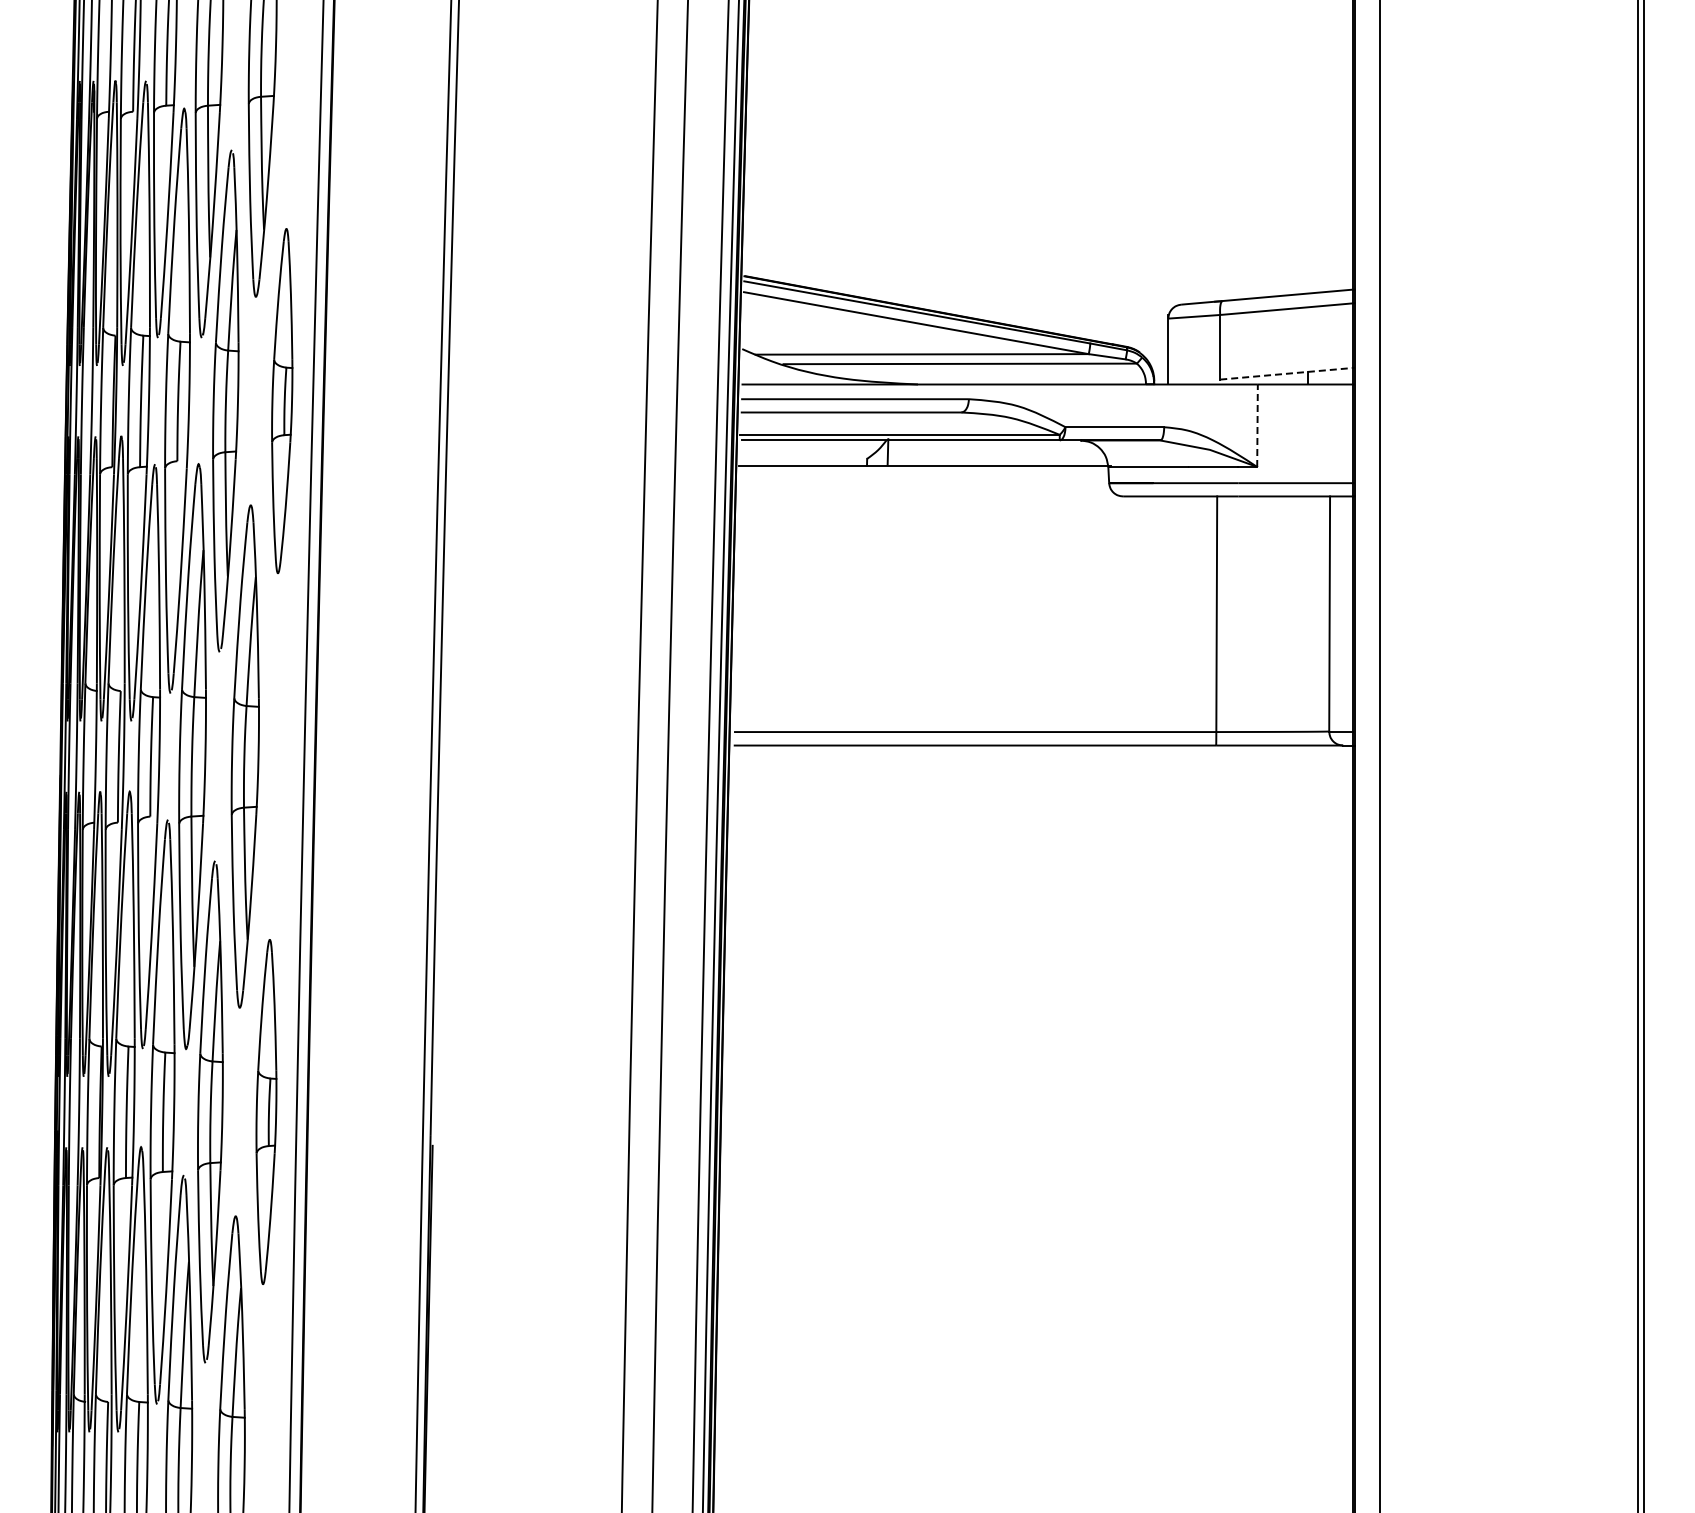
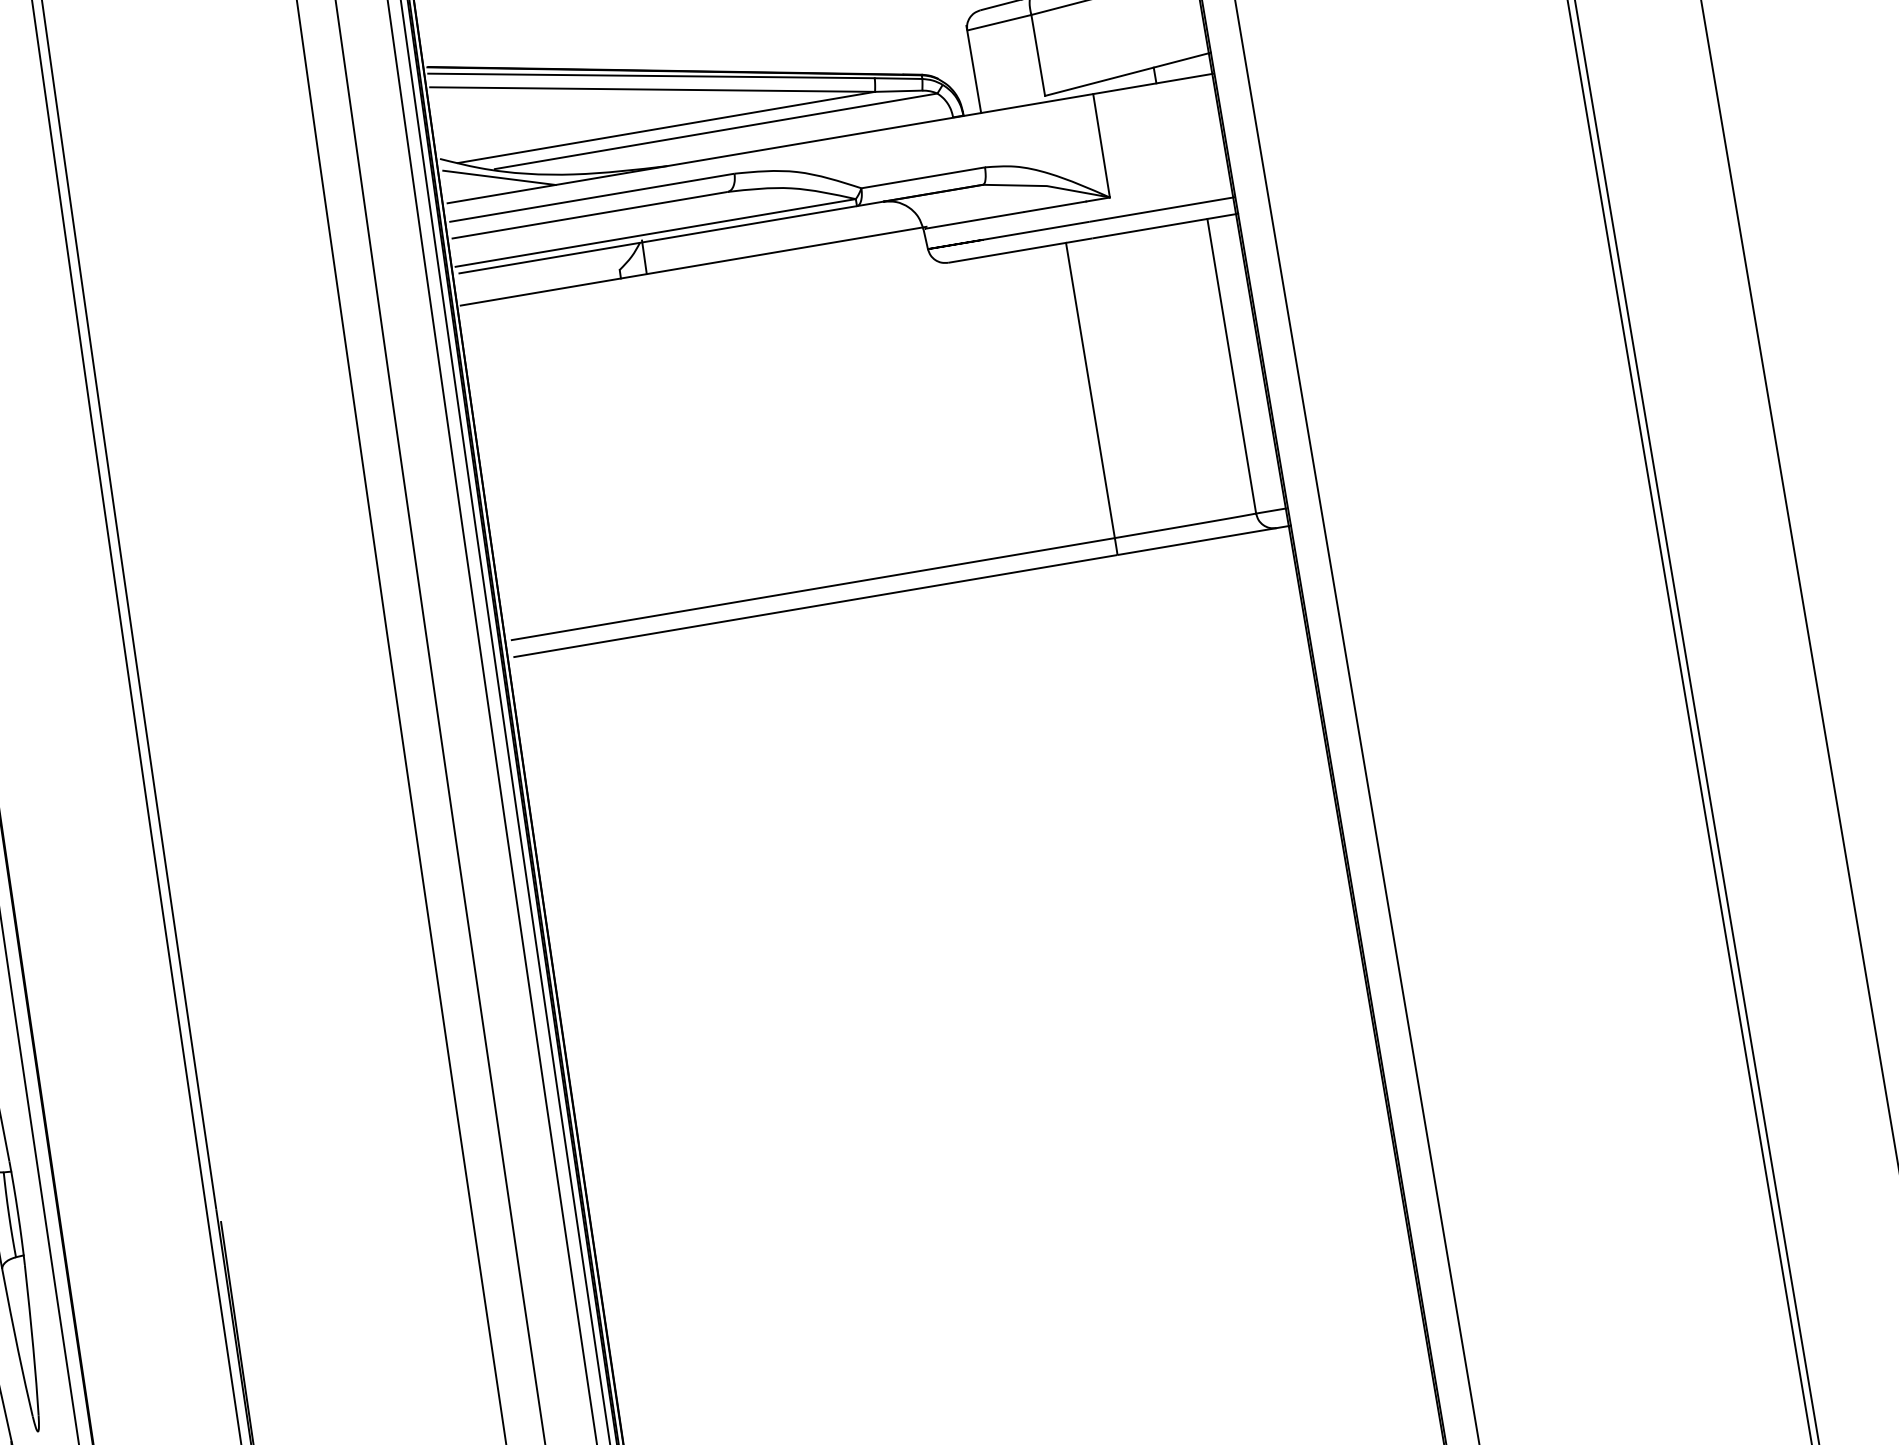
line: (785, 371) -> (498, 177), added
line: (1287, 373) -> (1128, 74), dashed -> solid
line: (1257, 425) -> (1101, 145), dashed -> solid

